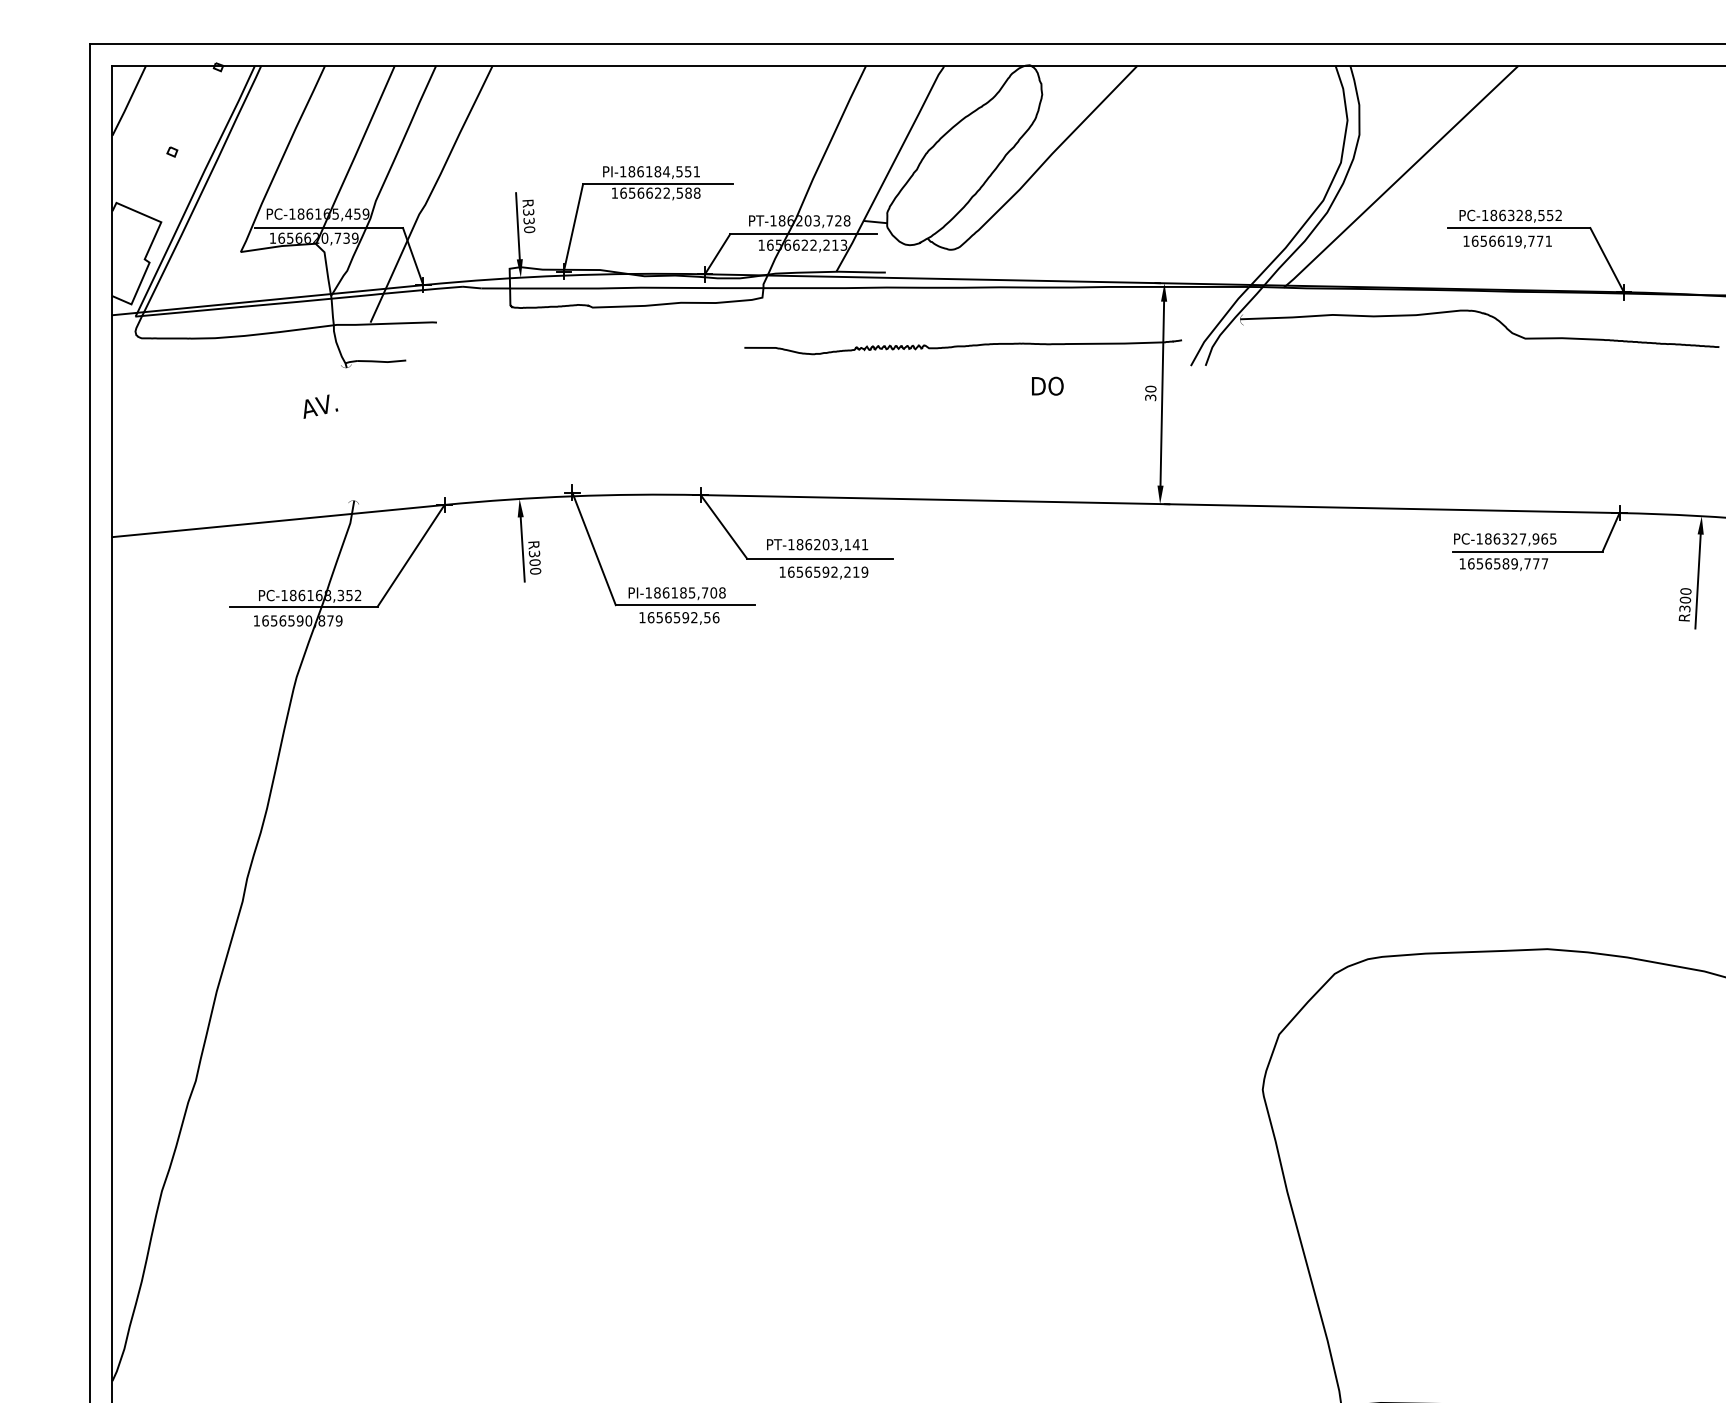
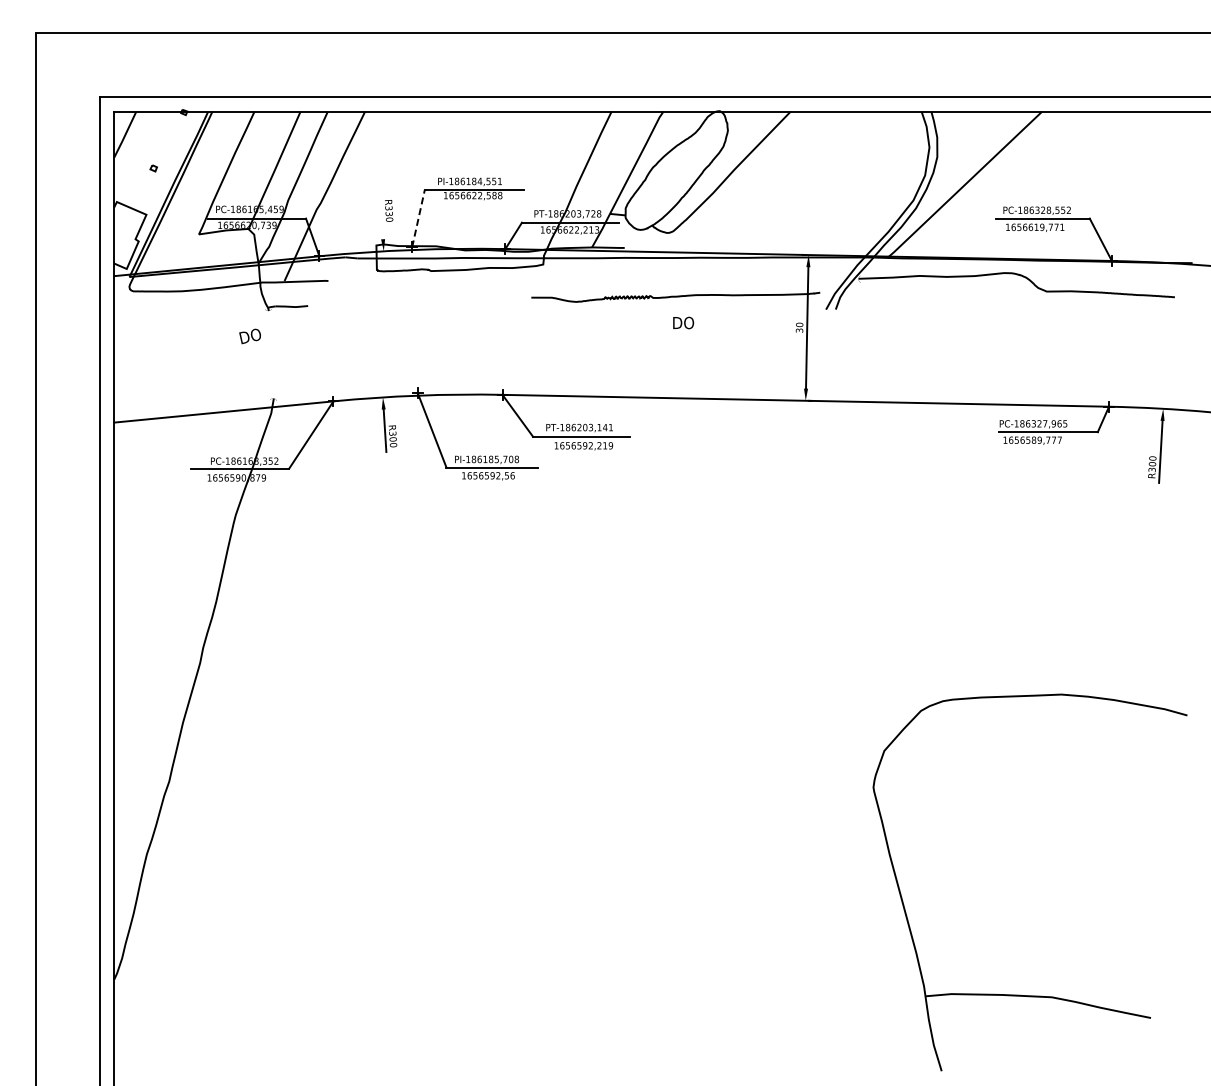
line: (517, 226) -> (381, 217), removed
line: (573, 227) -> (418, 218), solid -> dashed
text: (1047, 385) -> (683, 322), moved
text: (320, 406) -> (251, 336), AV. -> DO

